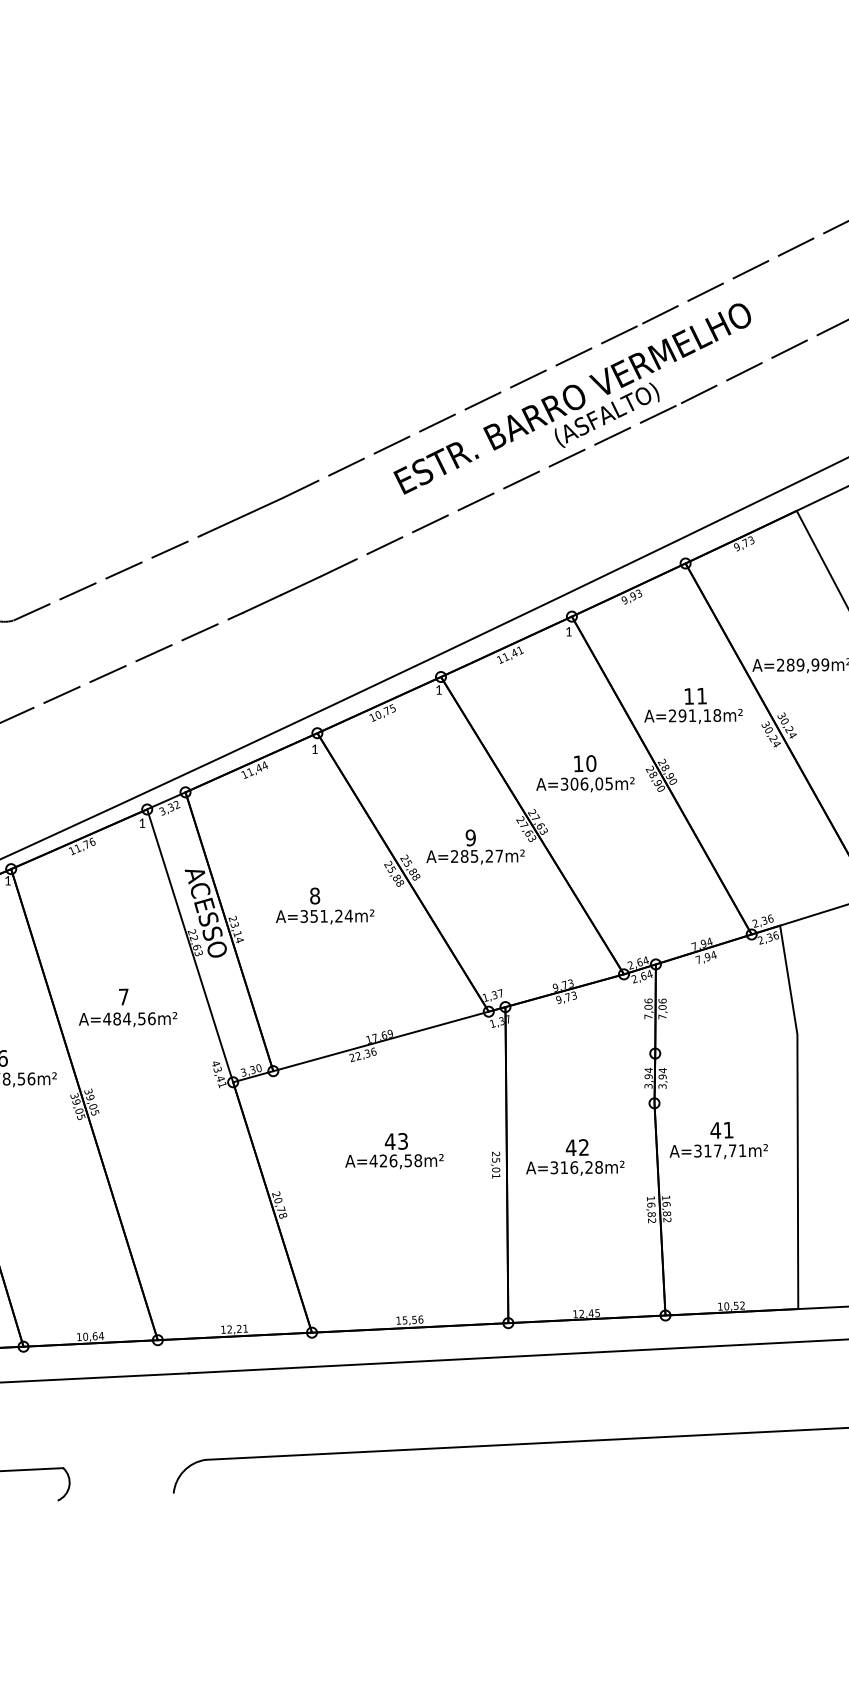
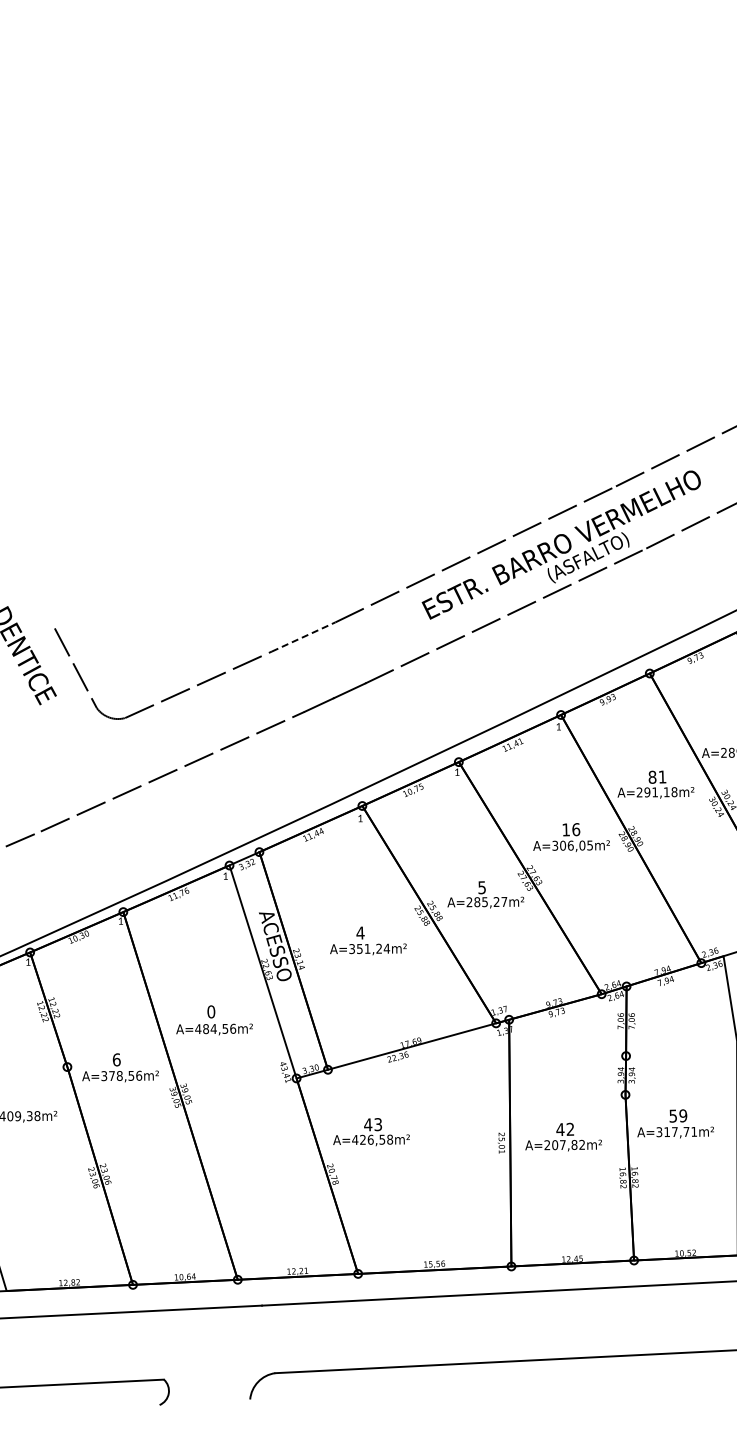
line: (241, 516) -> (303, 636), solid -> dashed
text: (689, 695) -> (652, 776), 11 -> 81
text: (591, 763) -> (576, 829), 10 -> 16
text: (470, 837) -> (481, 887), 9 -> 5
text: (315, 895) -> (360, 932), 8 -> 4
text: (124, 996) -> (211, 1011), 7 -> 0
text: (722, 1129) -> (678, 1115), 41 -> 59
text: (394, 1151) -> (371, 1132), moved
text: (576, 1168) -> (564, 1145), A=316,28m² -> A=207,82m²

